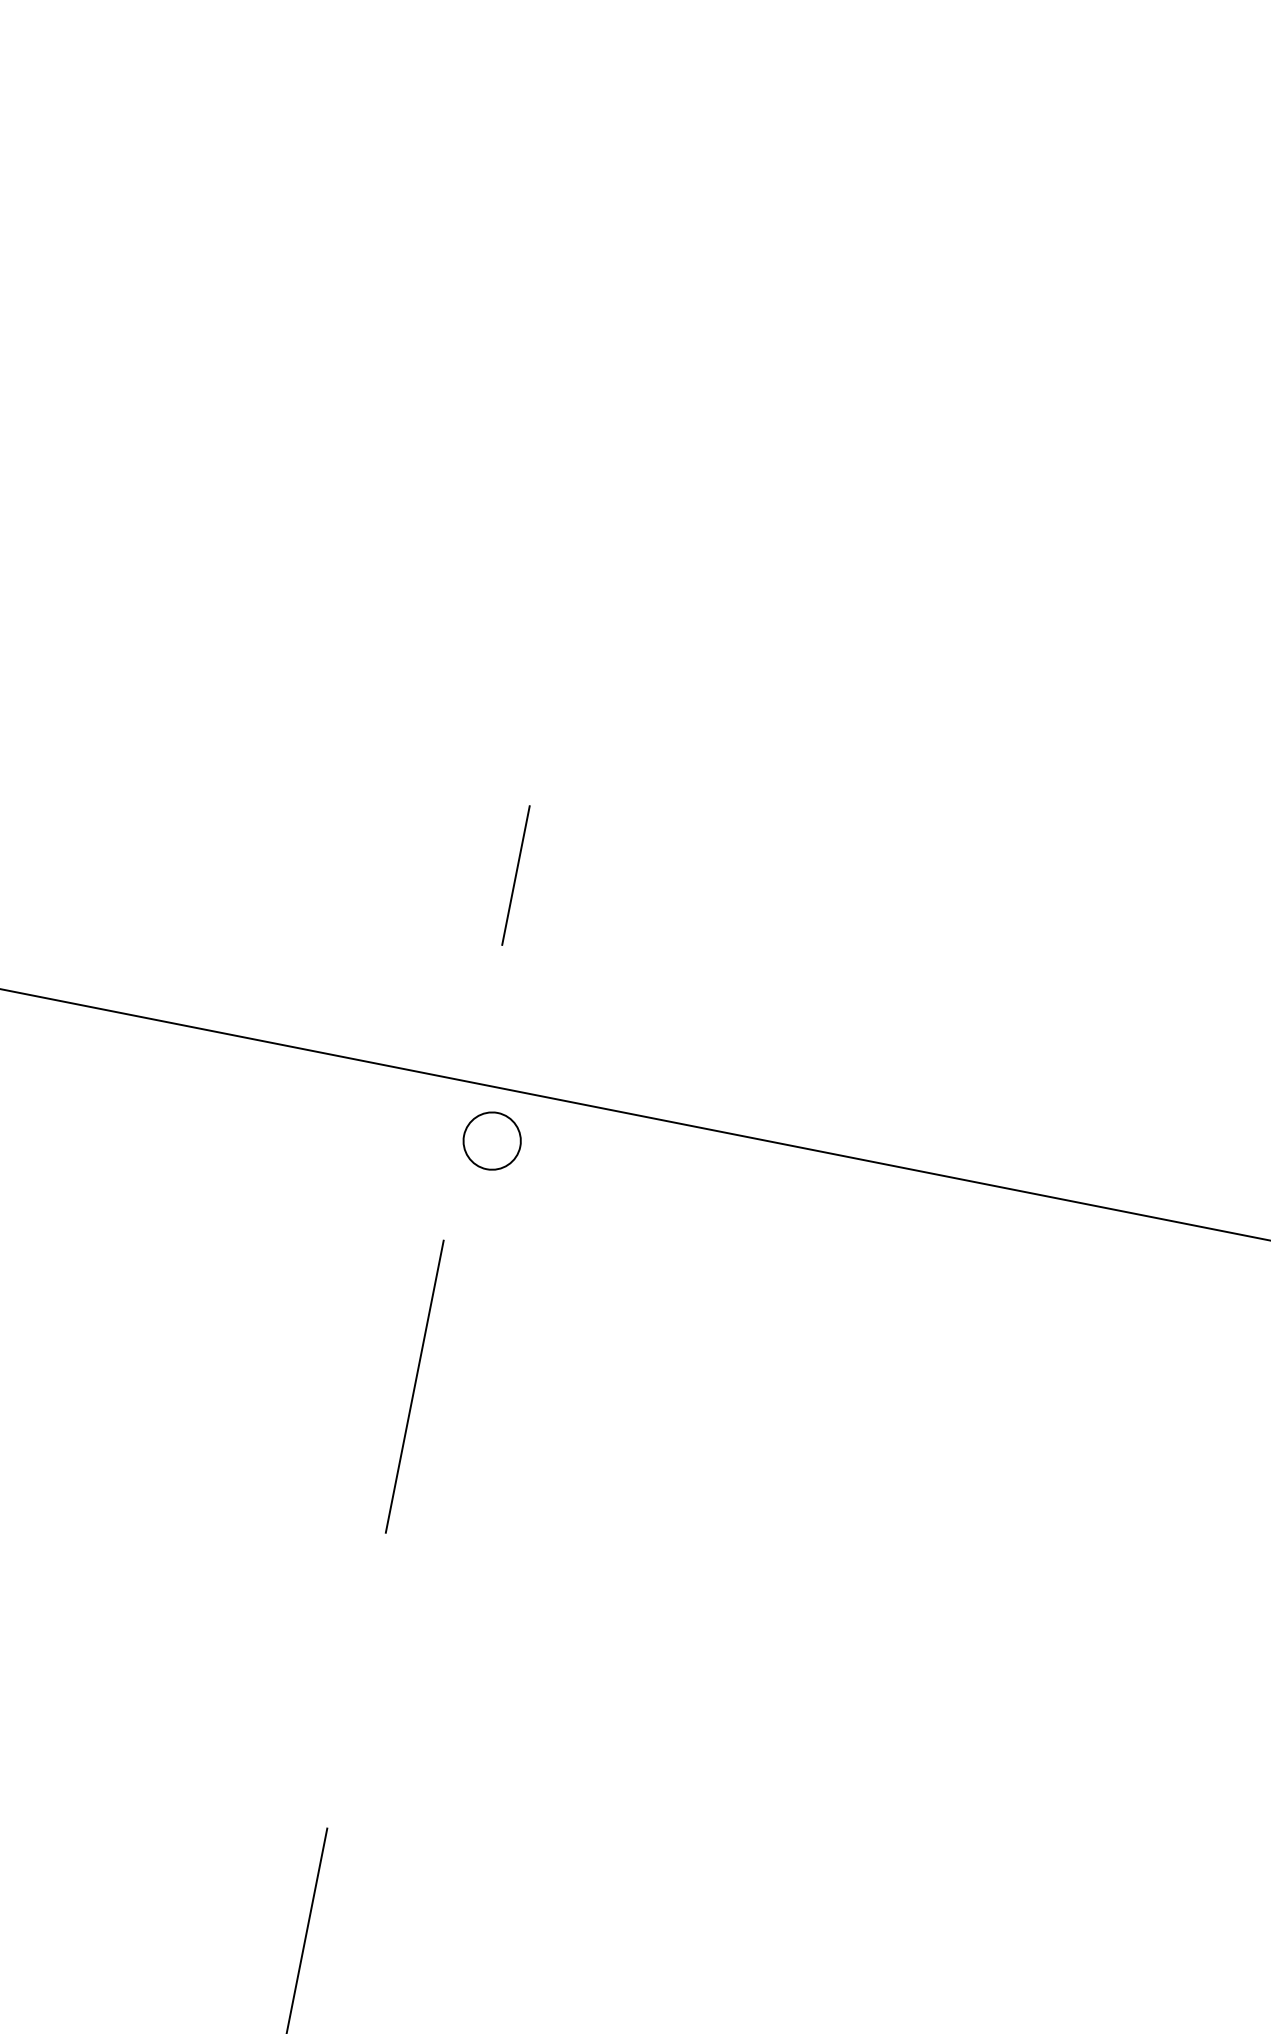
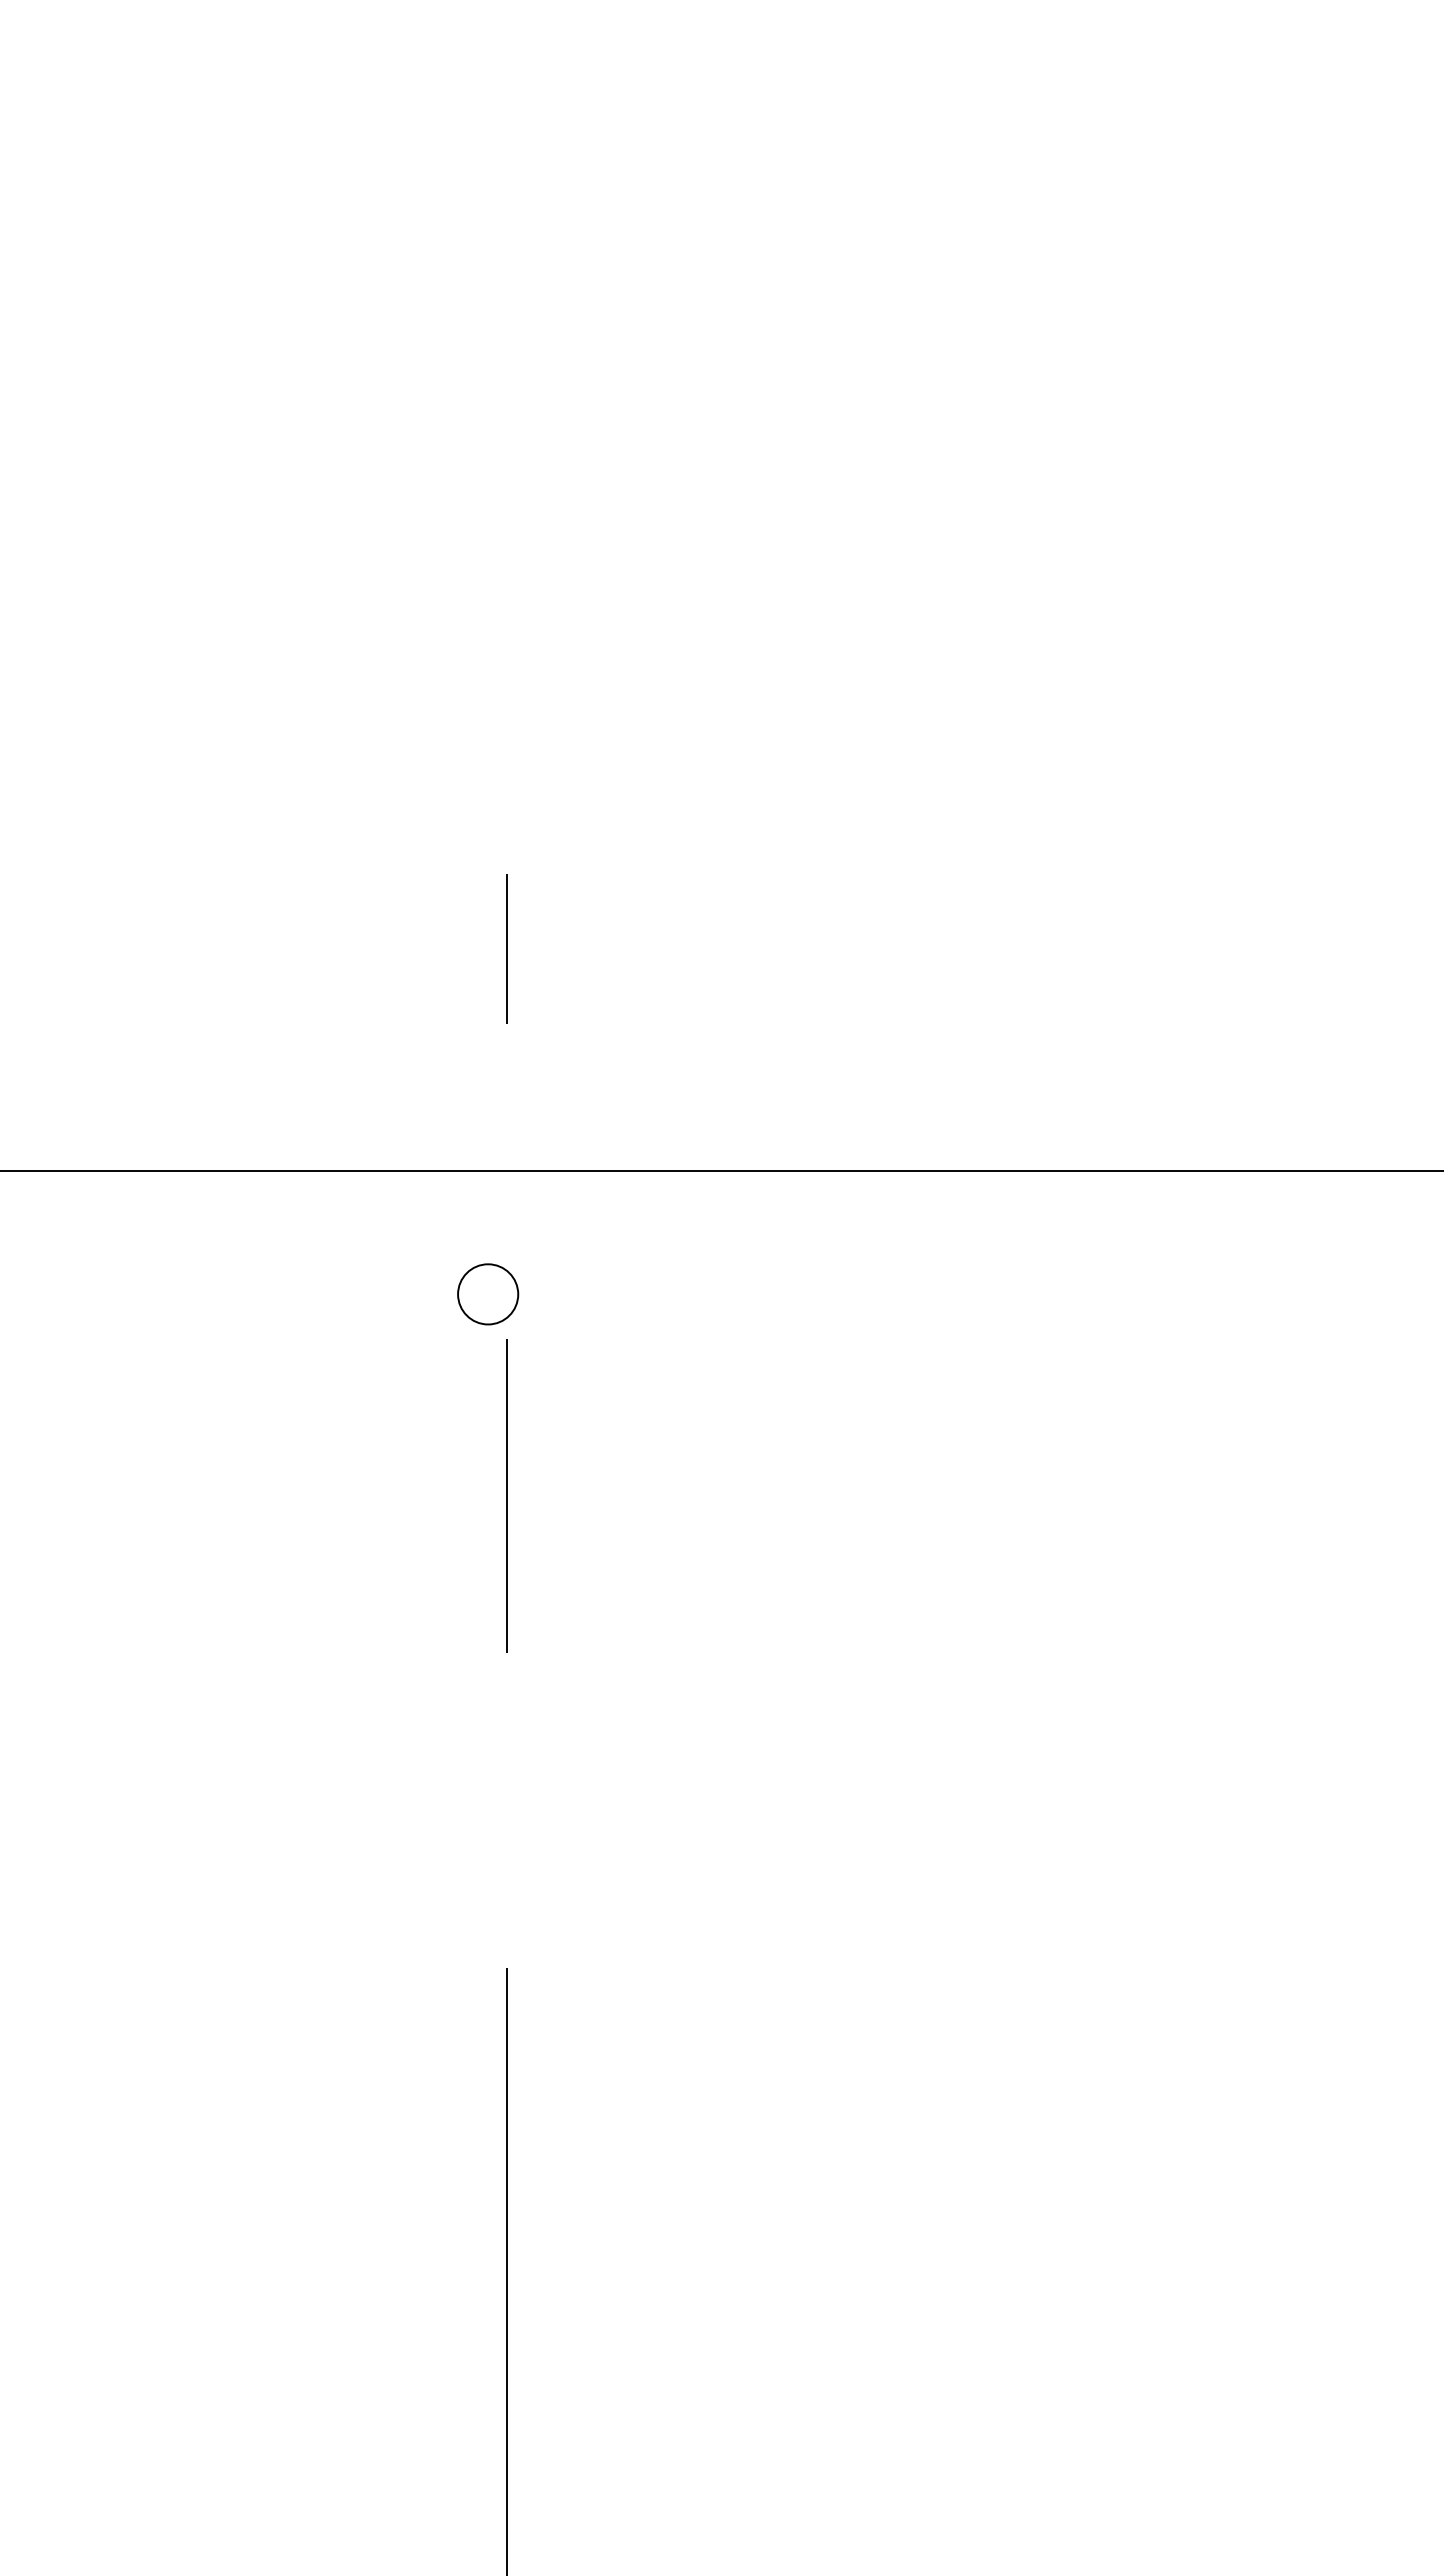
circle: (492, 1141) -> (488, 1294), moved

